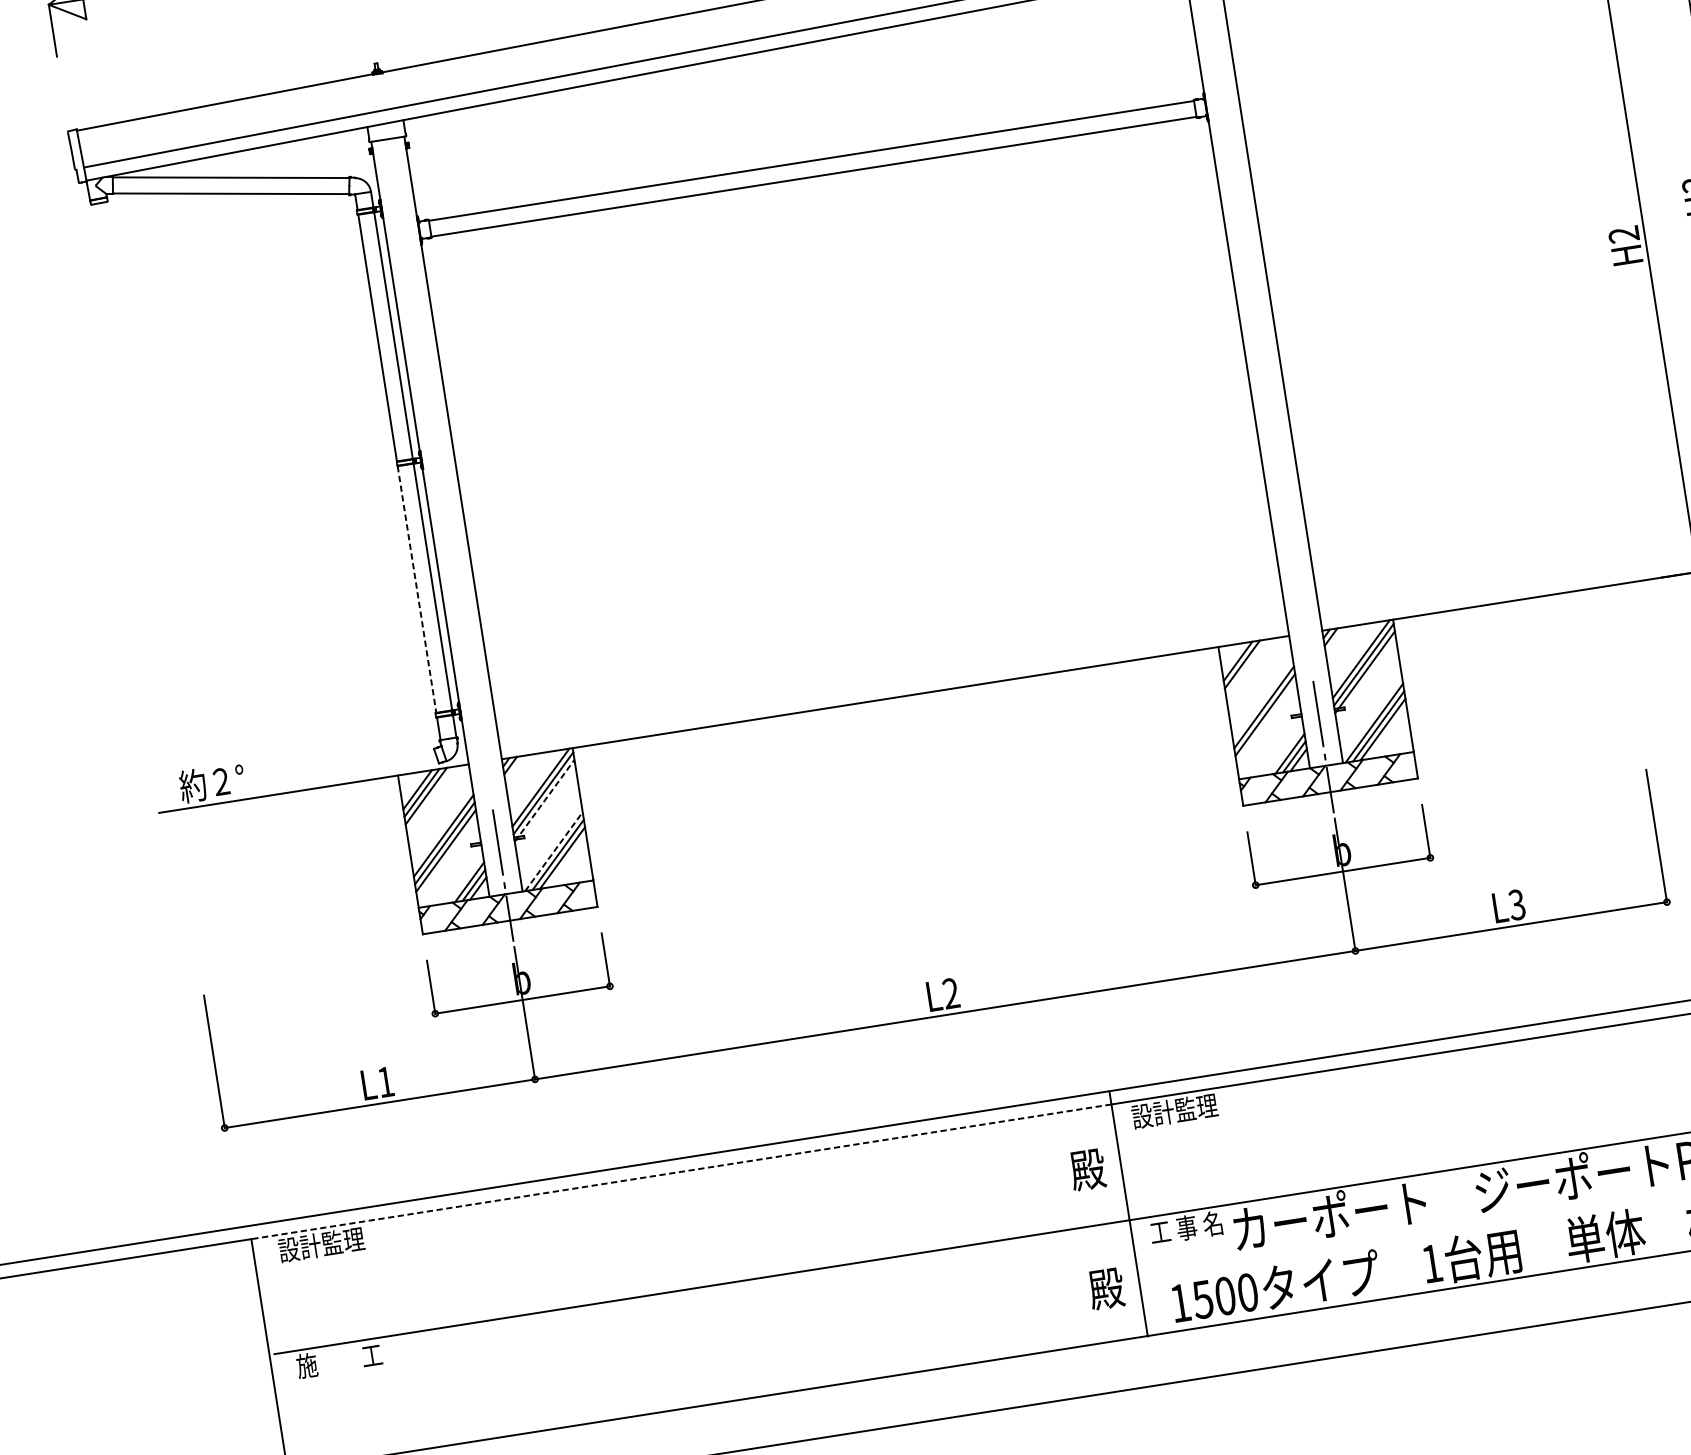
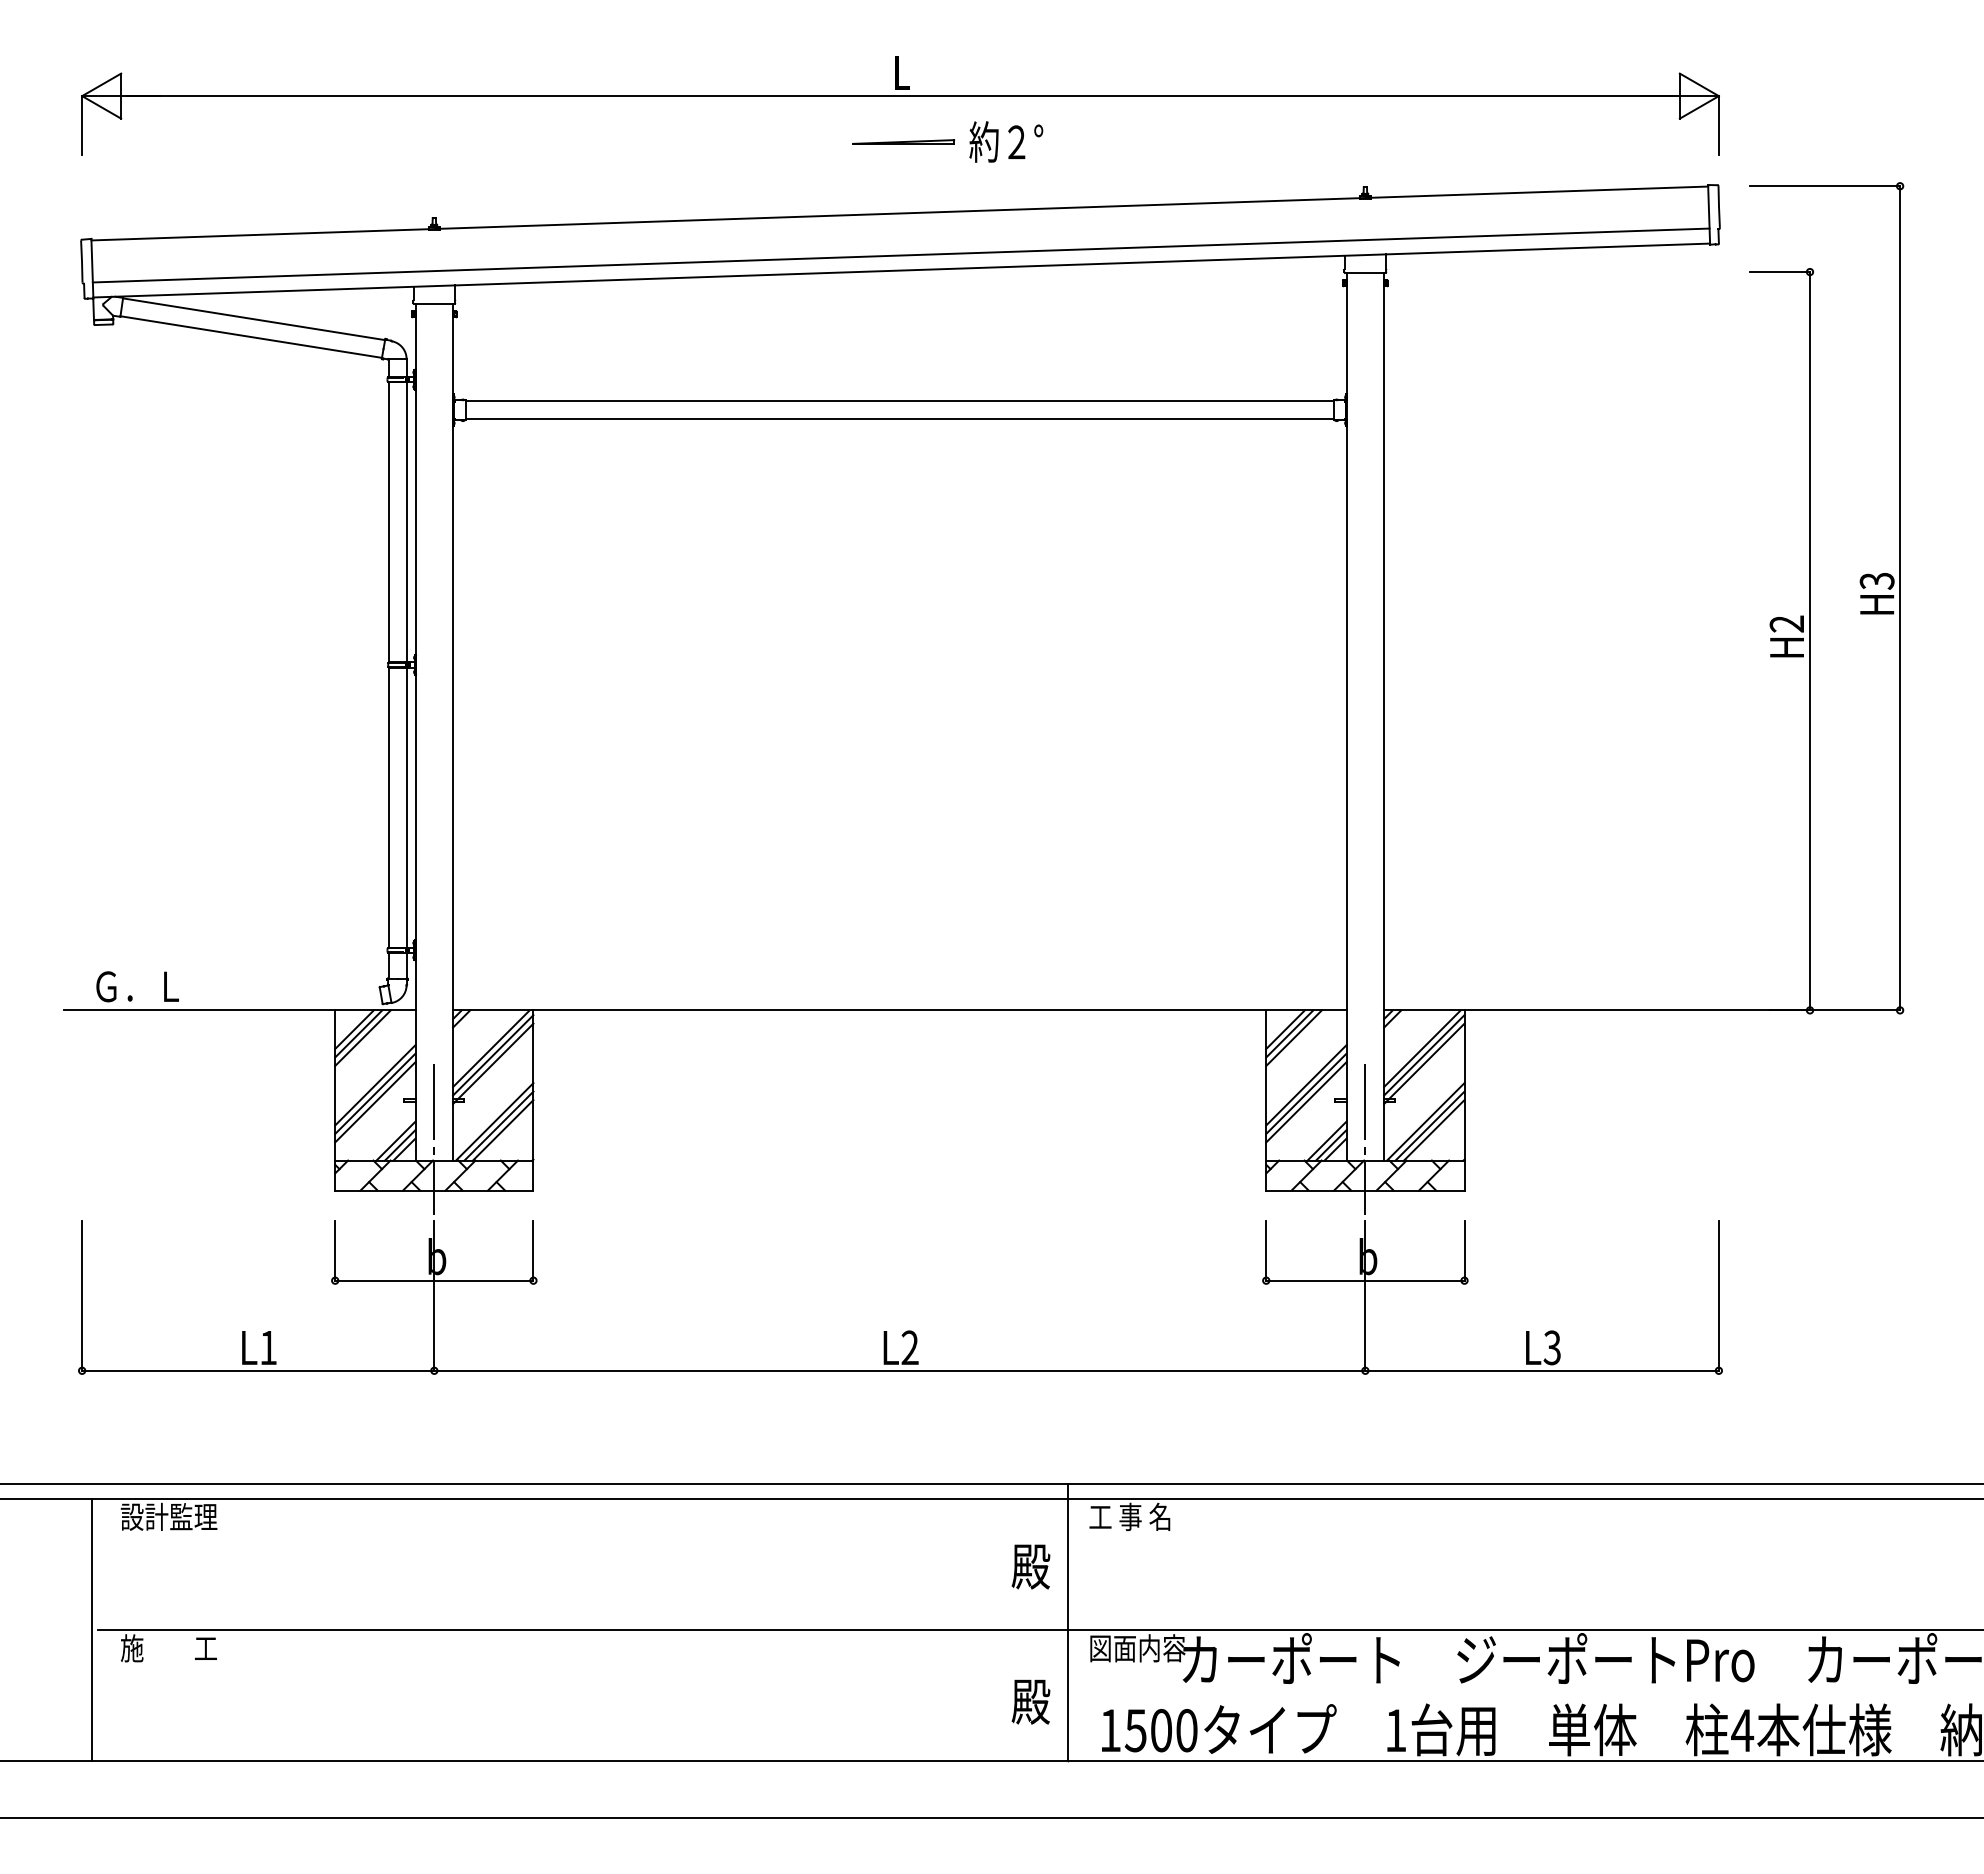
line: (416, 589) -> (388, 807), dashed -> solid
line: (1246, 667) -> (1293, 1037), added
line: (1266, 722) -> (1306, 1102), added
text: (217, 782) -> (134, 986), 約２° -> Ｇ．Ｌ
line: (544, 800) -> (493, 1063), dashed -> solid
line: (553, 851) -> (494, 1121), dashed -> solid
text: (1174, 1110) -> (1137, 1516), 設計監理 -> 工 事 名
line: (680, 1171) -> (579, 1498), dashed -> solid
text: (1193, 1227) -> (1137, 1648), 工 事 名 -> 図面内容

